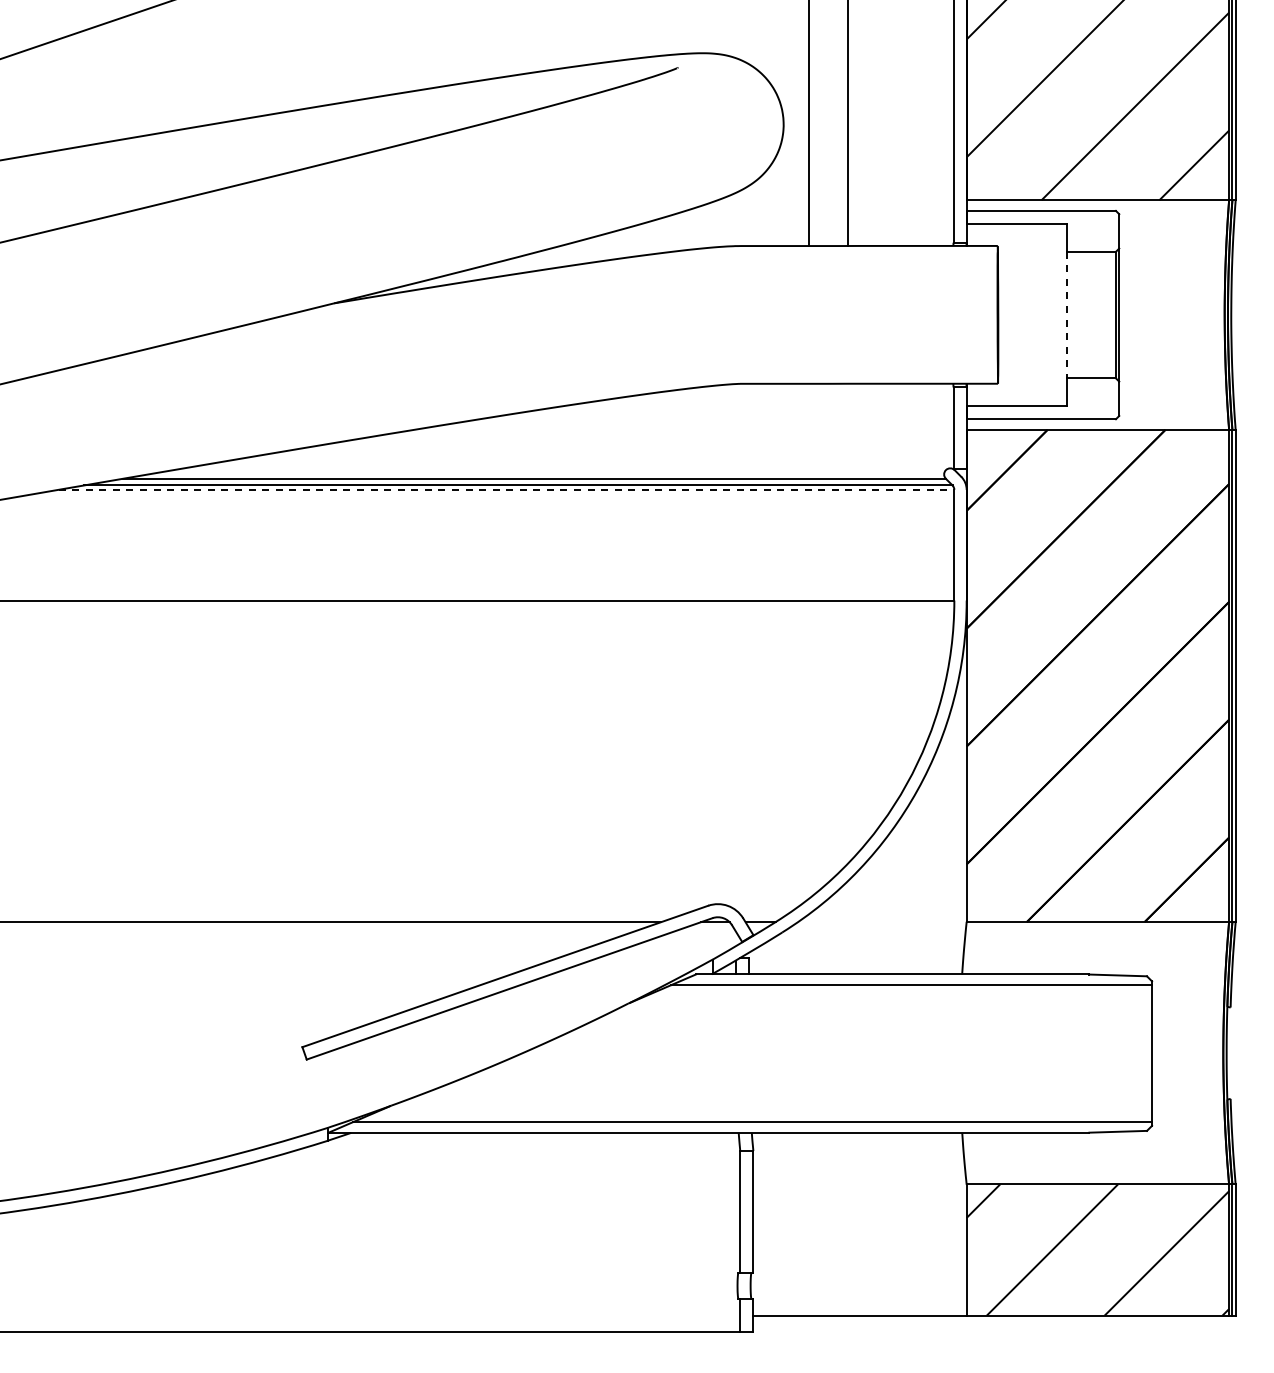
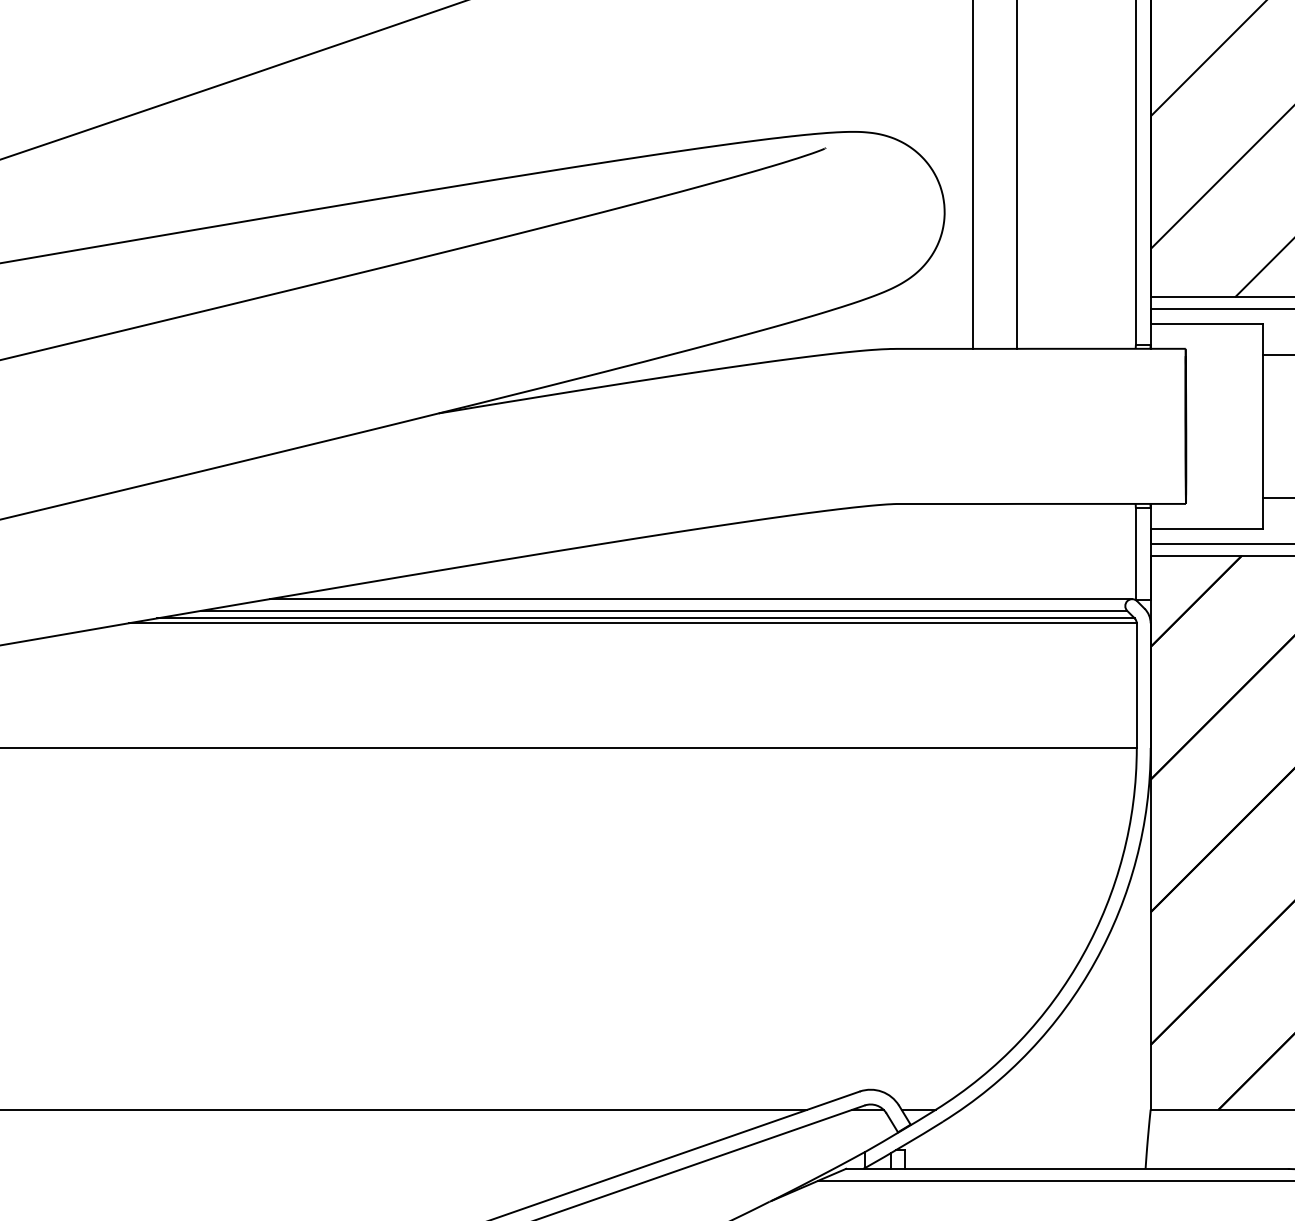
line: (1066, 315) -> (1263, 427), dashed -> solid
line: (567, 468) -> (701, 599), added
line: (506, 489) -> (632, 622), dashed -> solid

